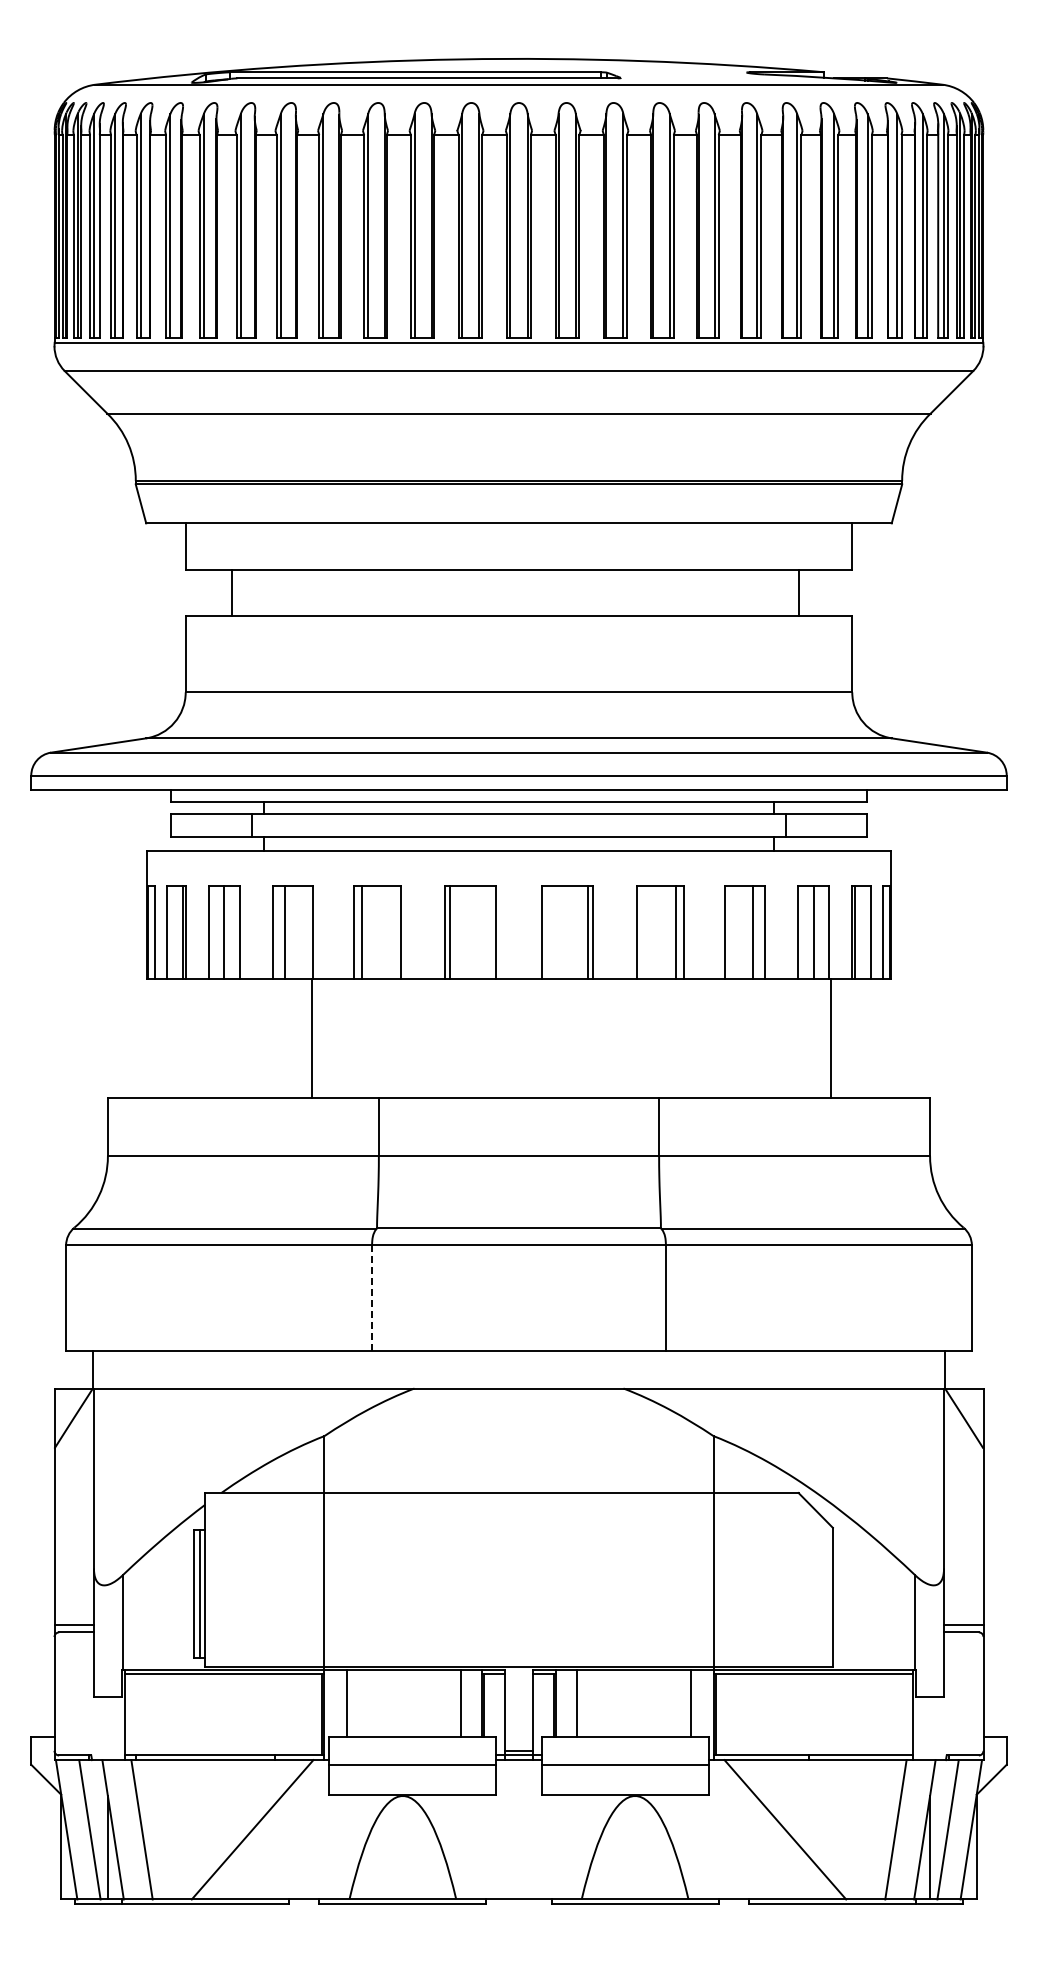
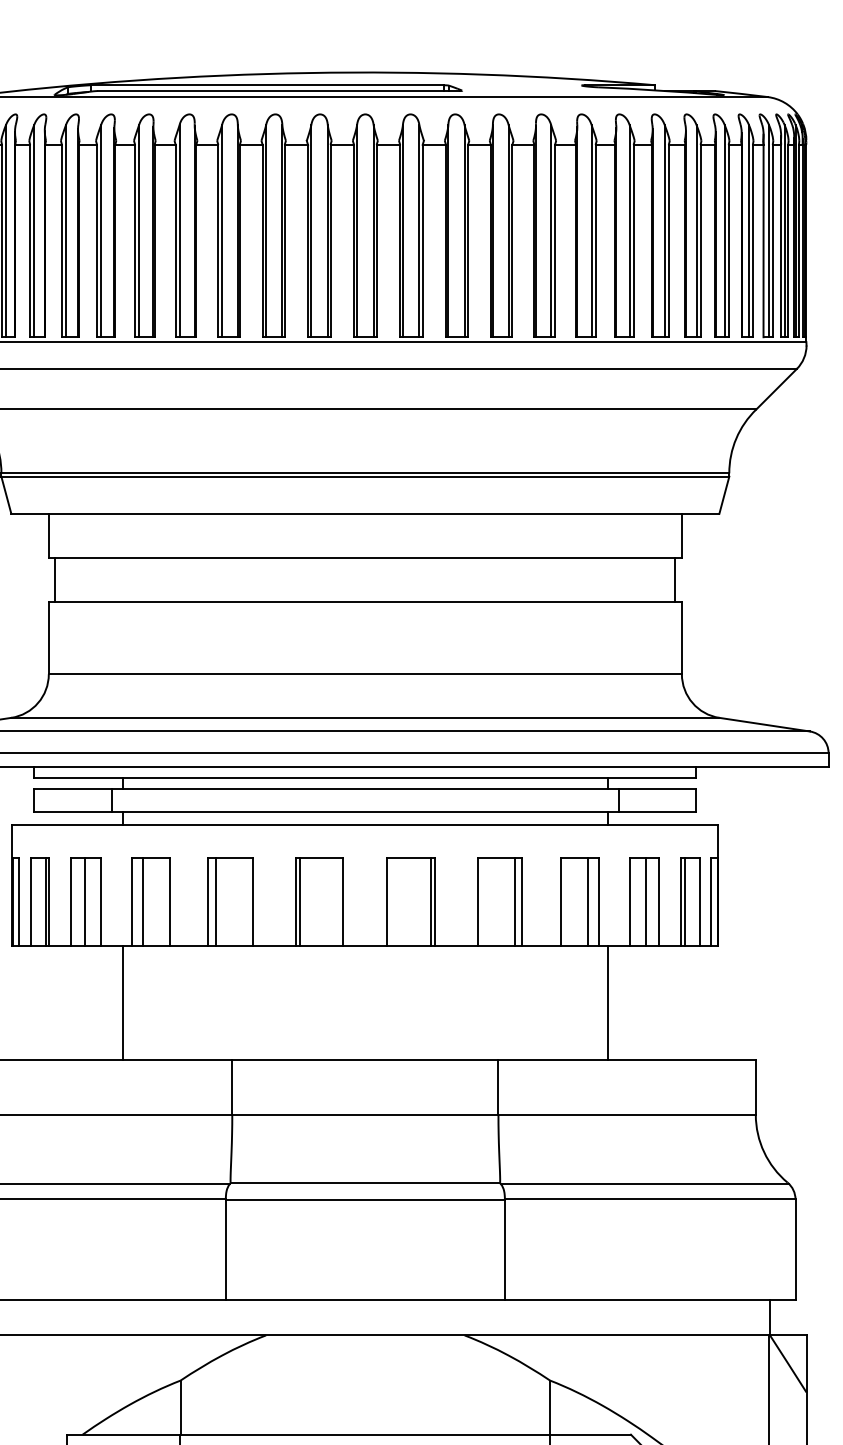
line: (231, 592) -> (55, 579), moved
line: (799, 592) -> (675, 579), moved
line: (311, 1038) -> (122, 1002), moved
line: (831, 1038) -> (608, 1002), moved
line: (372, 1298) -> (226, 1249), dashed -> solid

